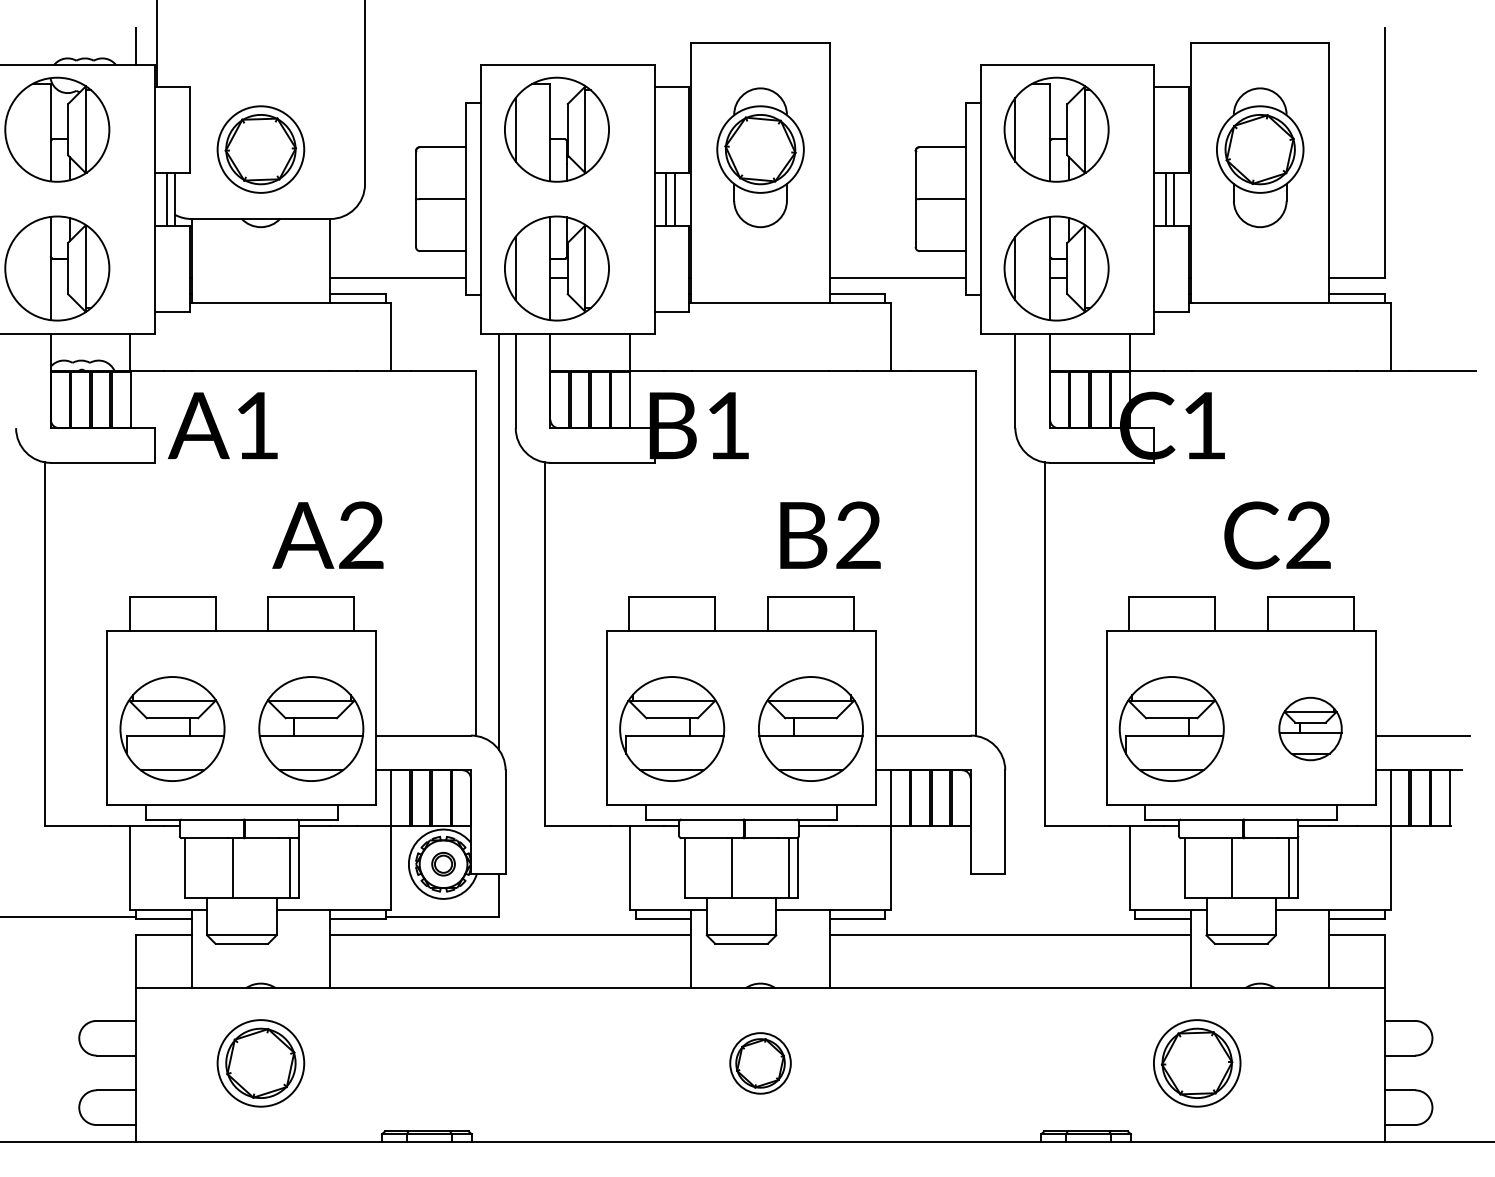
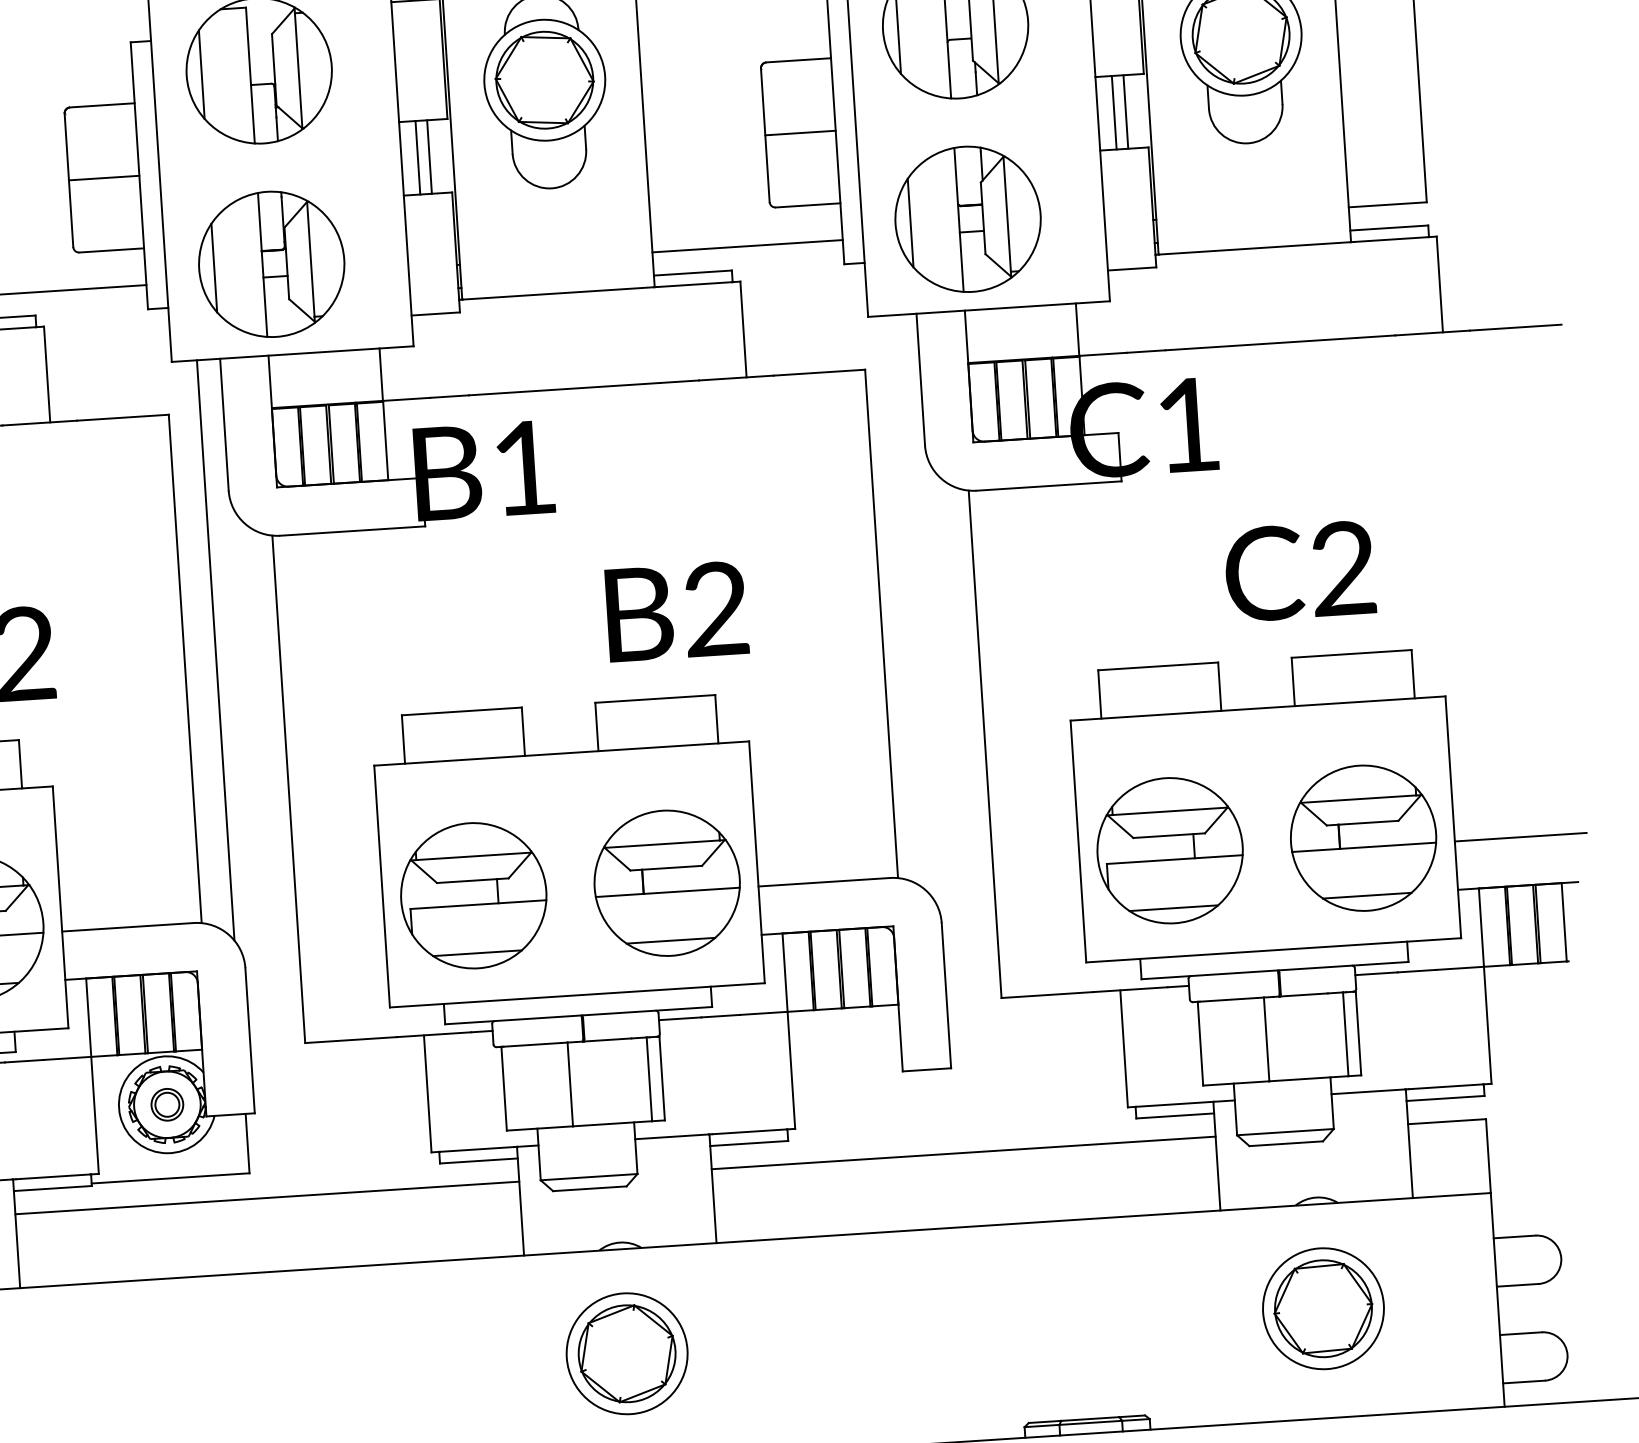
part: (1310, 728) -> (1363, 837), size x1.67
part: (760, 1063) -> (627, 1353), size x1.43
part: (1197, 1063) -> (1323, 1308), moved

